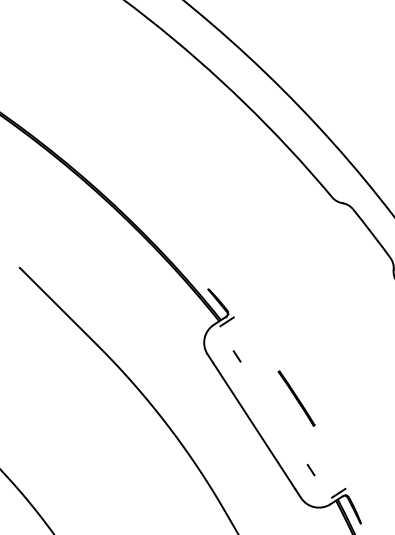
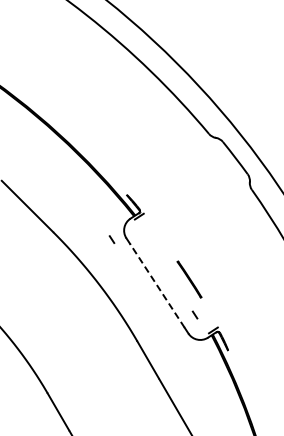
line: (236, 356) -> (111, 239), moved
line: (296, 398) -> (189, 279), moved
line: (254, 425) -> (157, 285), solid -> dashed

